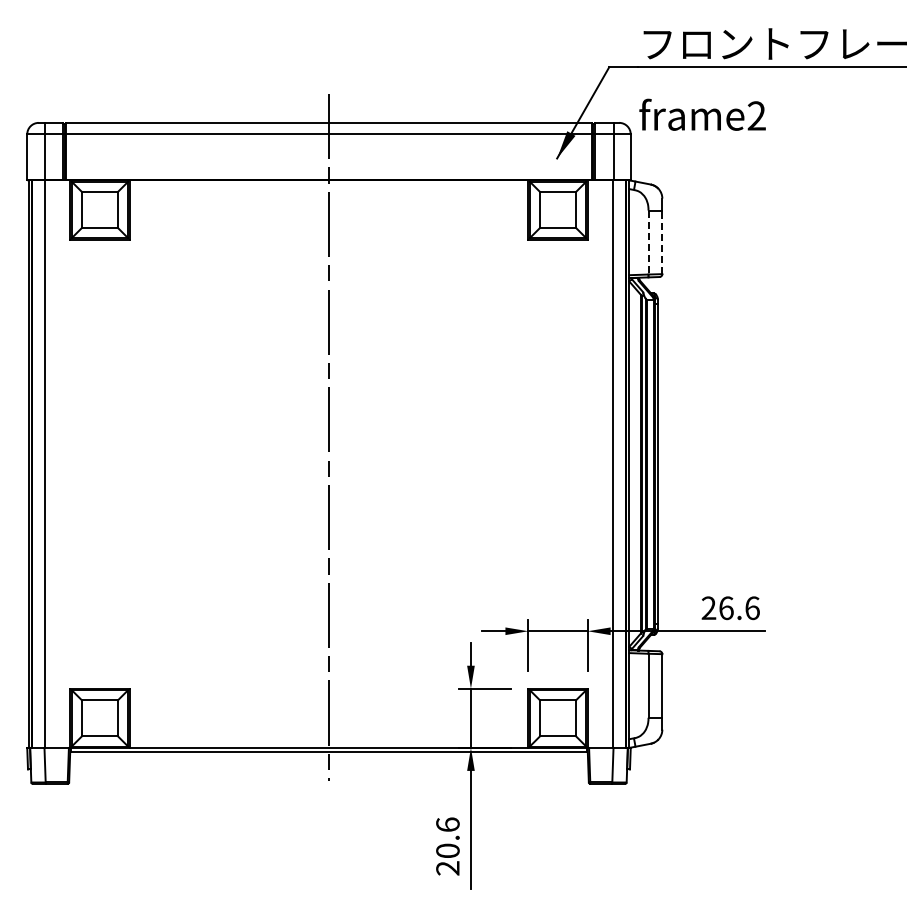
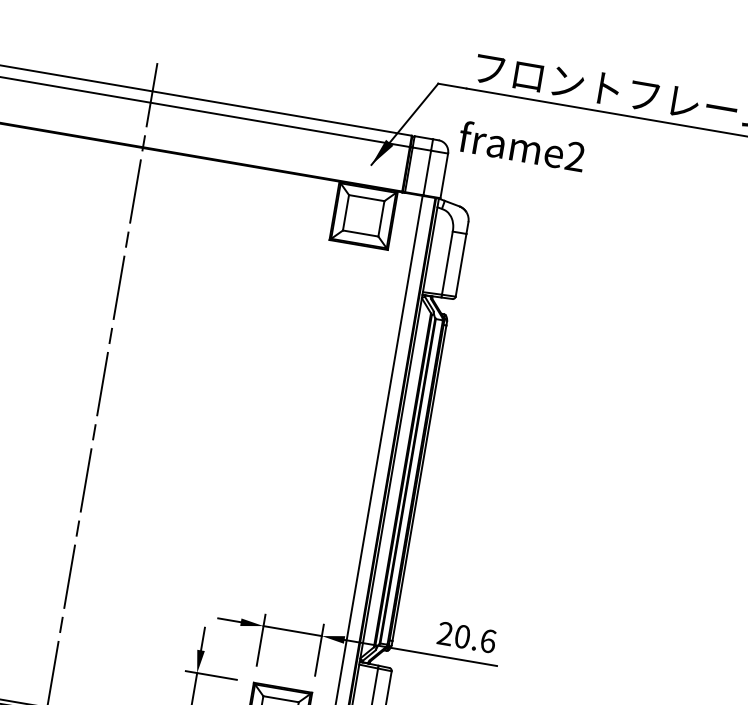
line: (662, 242) -> (461, 265), dashed -> solid
line: (648, 243) -> (447, 264), dashed -> solid
text: (726, 607) -> (462, 636), 26.6 -> 20.6

